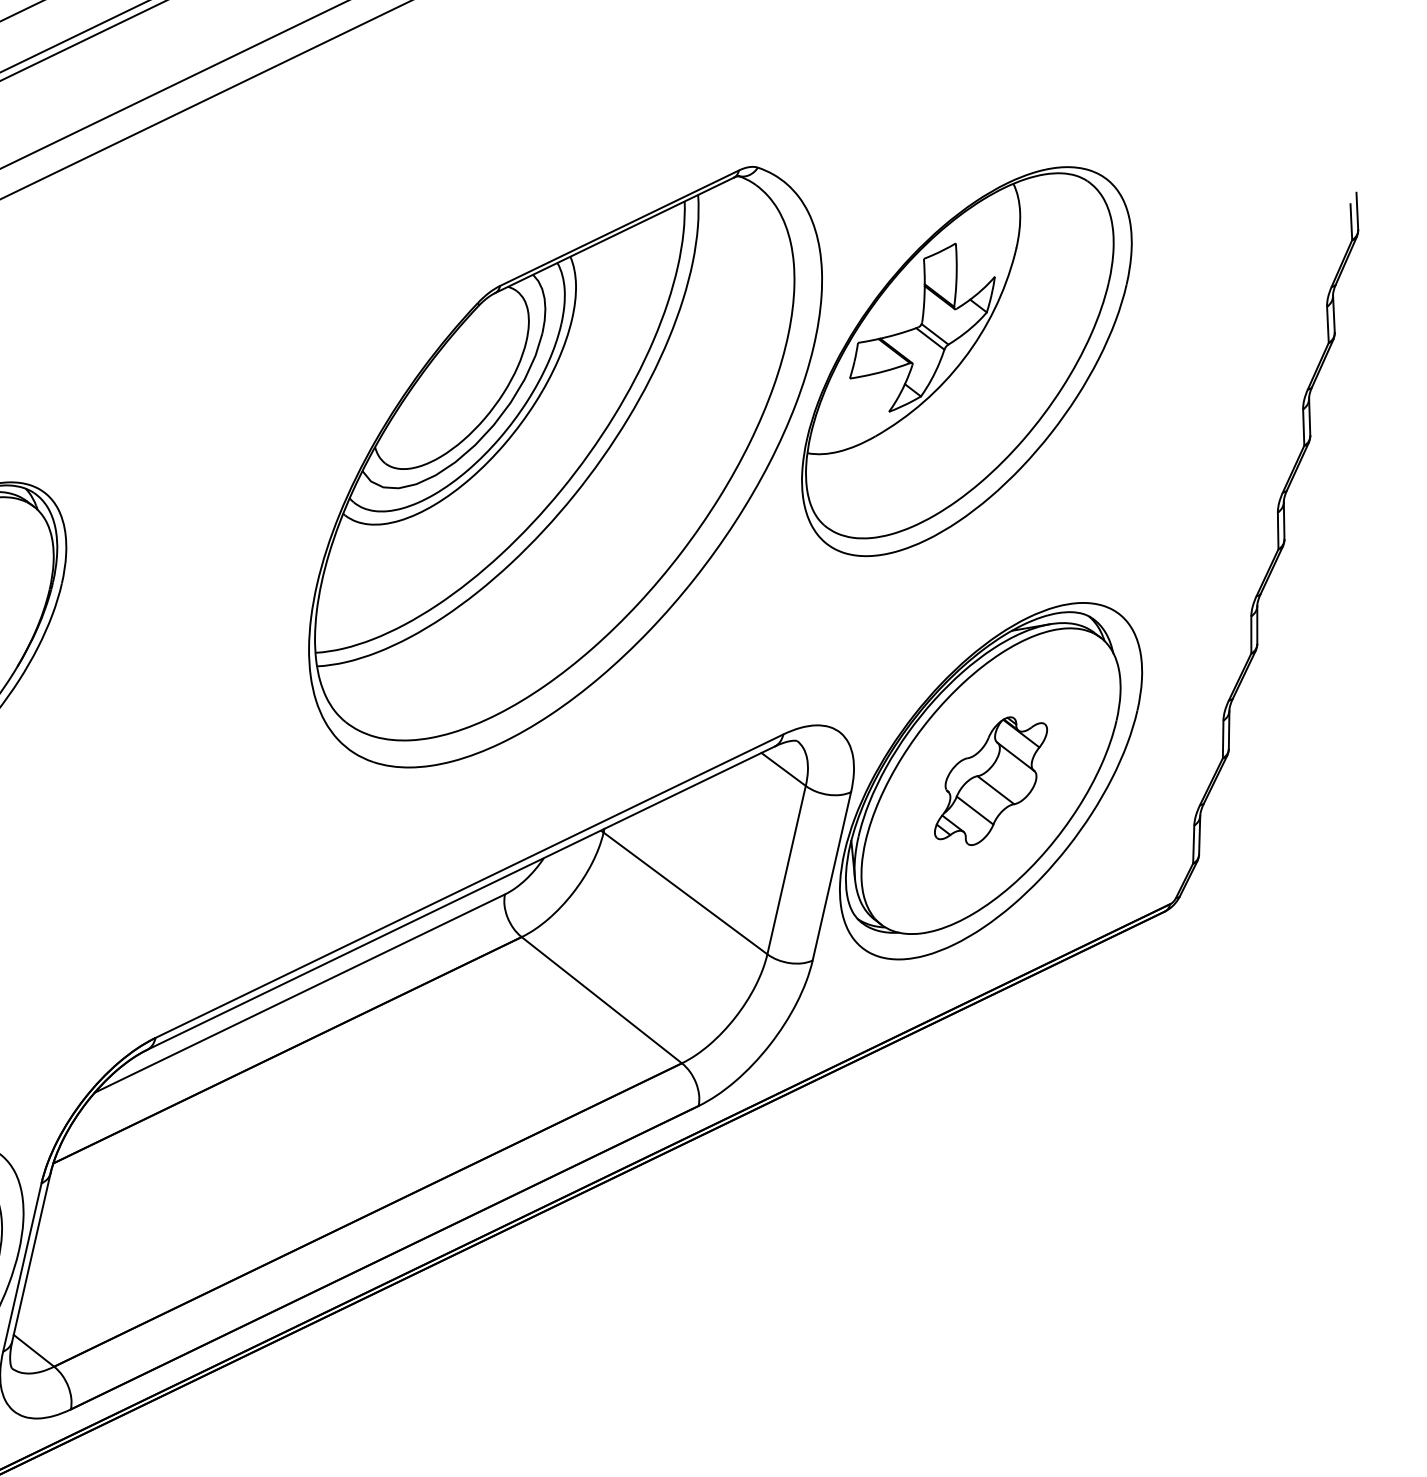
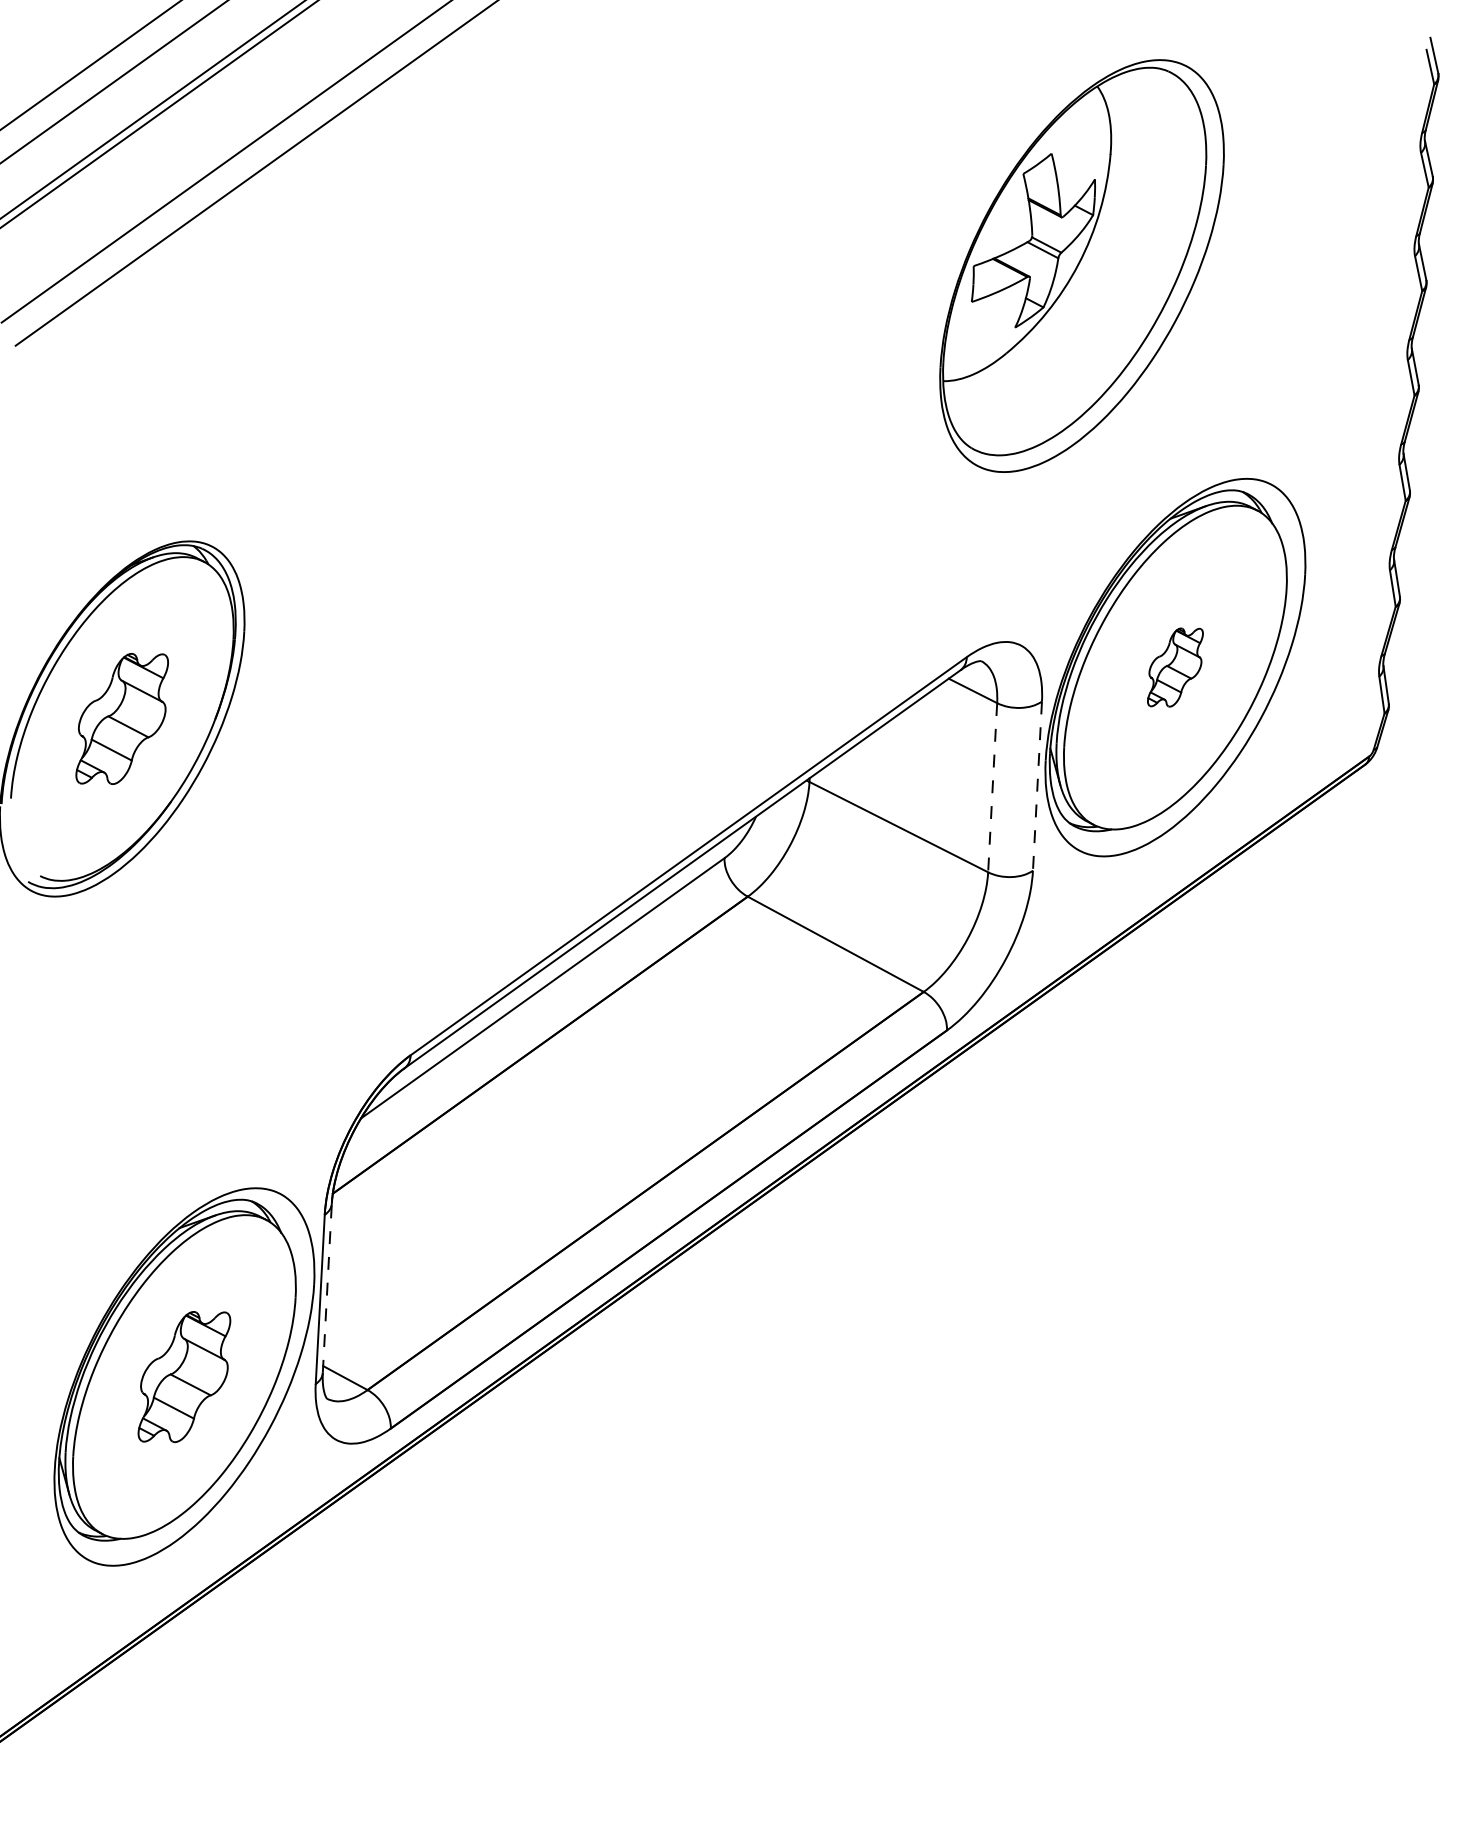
part: (564, 465) -> (710, 433), removed
part: (991, 781) -> (1175, 667), size x0.6
line: (786, 869) -> (992, 787), solid -> dashed
line: (831, 876) -> (1037, 786), solid -> dashed
line: (31, 1257) -> (327, 1288), solid -> dashed

